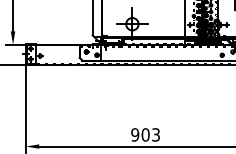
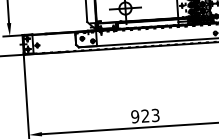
text: (145, 134) -> (145, 115), 903 -> 923

